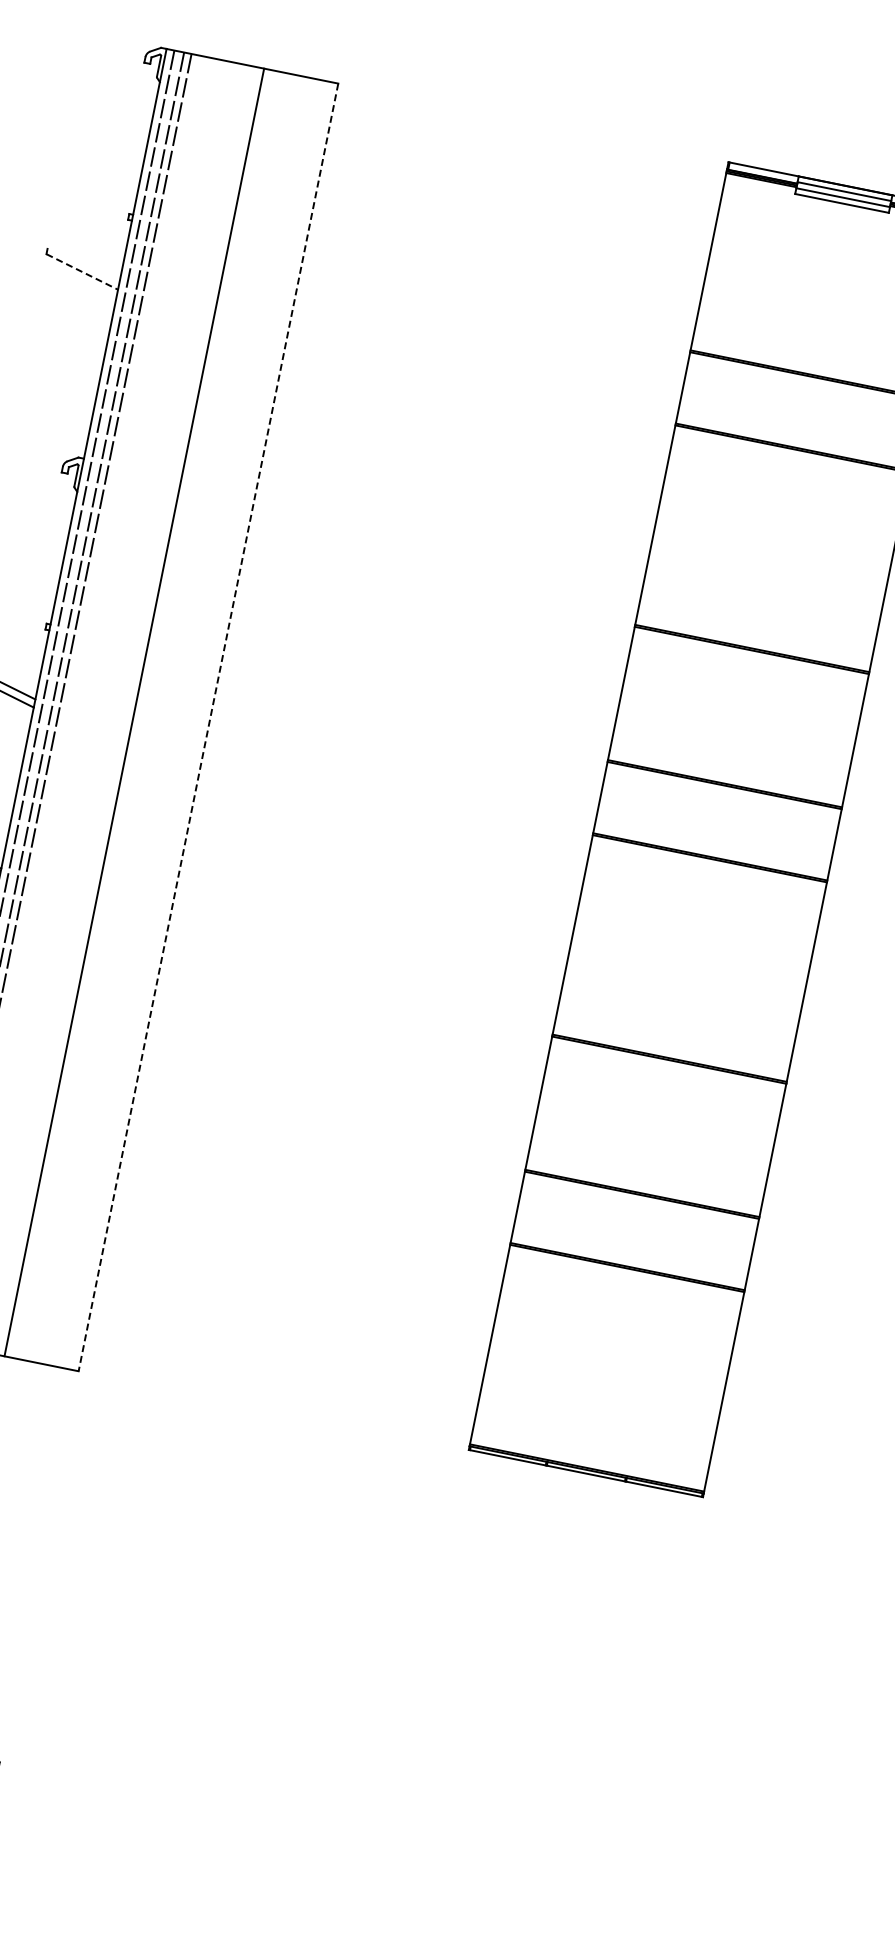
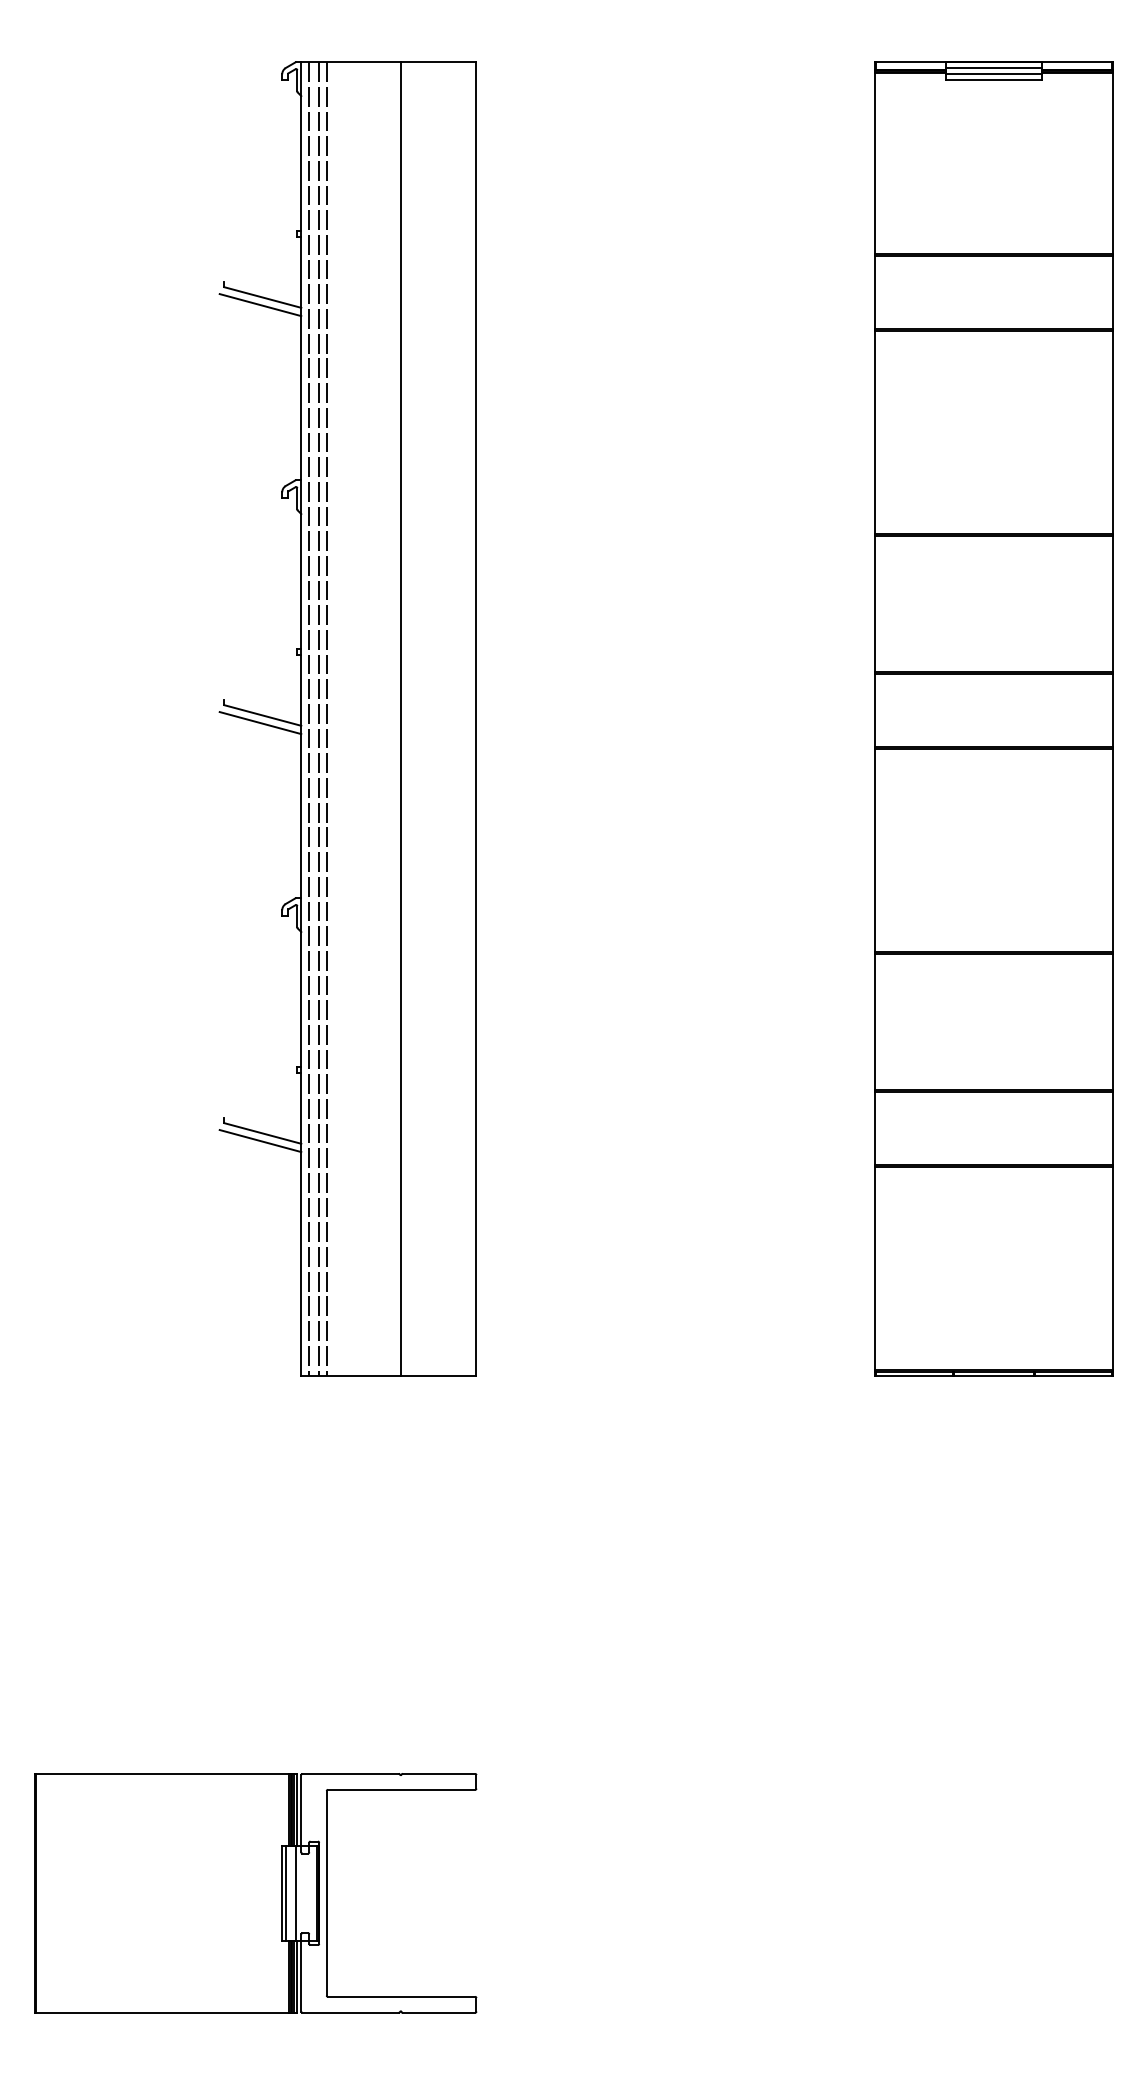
line: (82, 271) -> (262, 297), dashed -> solid
line: (78, 279) -> (260, 305), added
line: (208, 727) -> (476, 719), dashed -> solid

